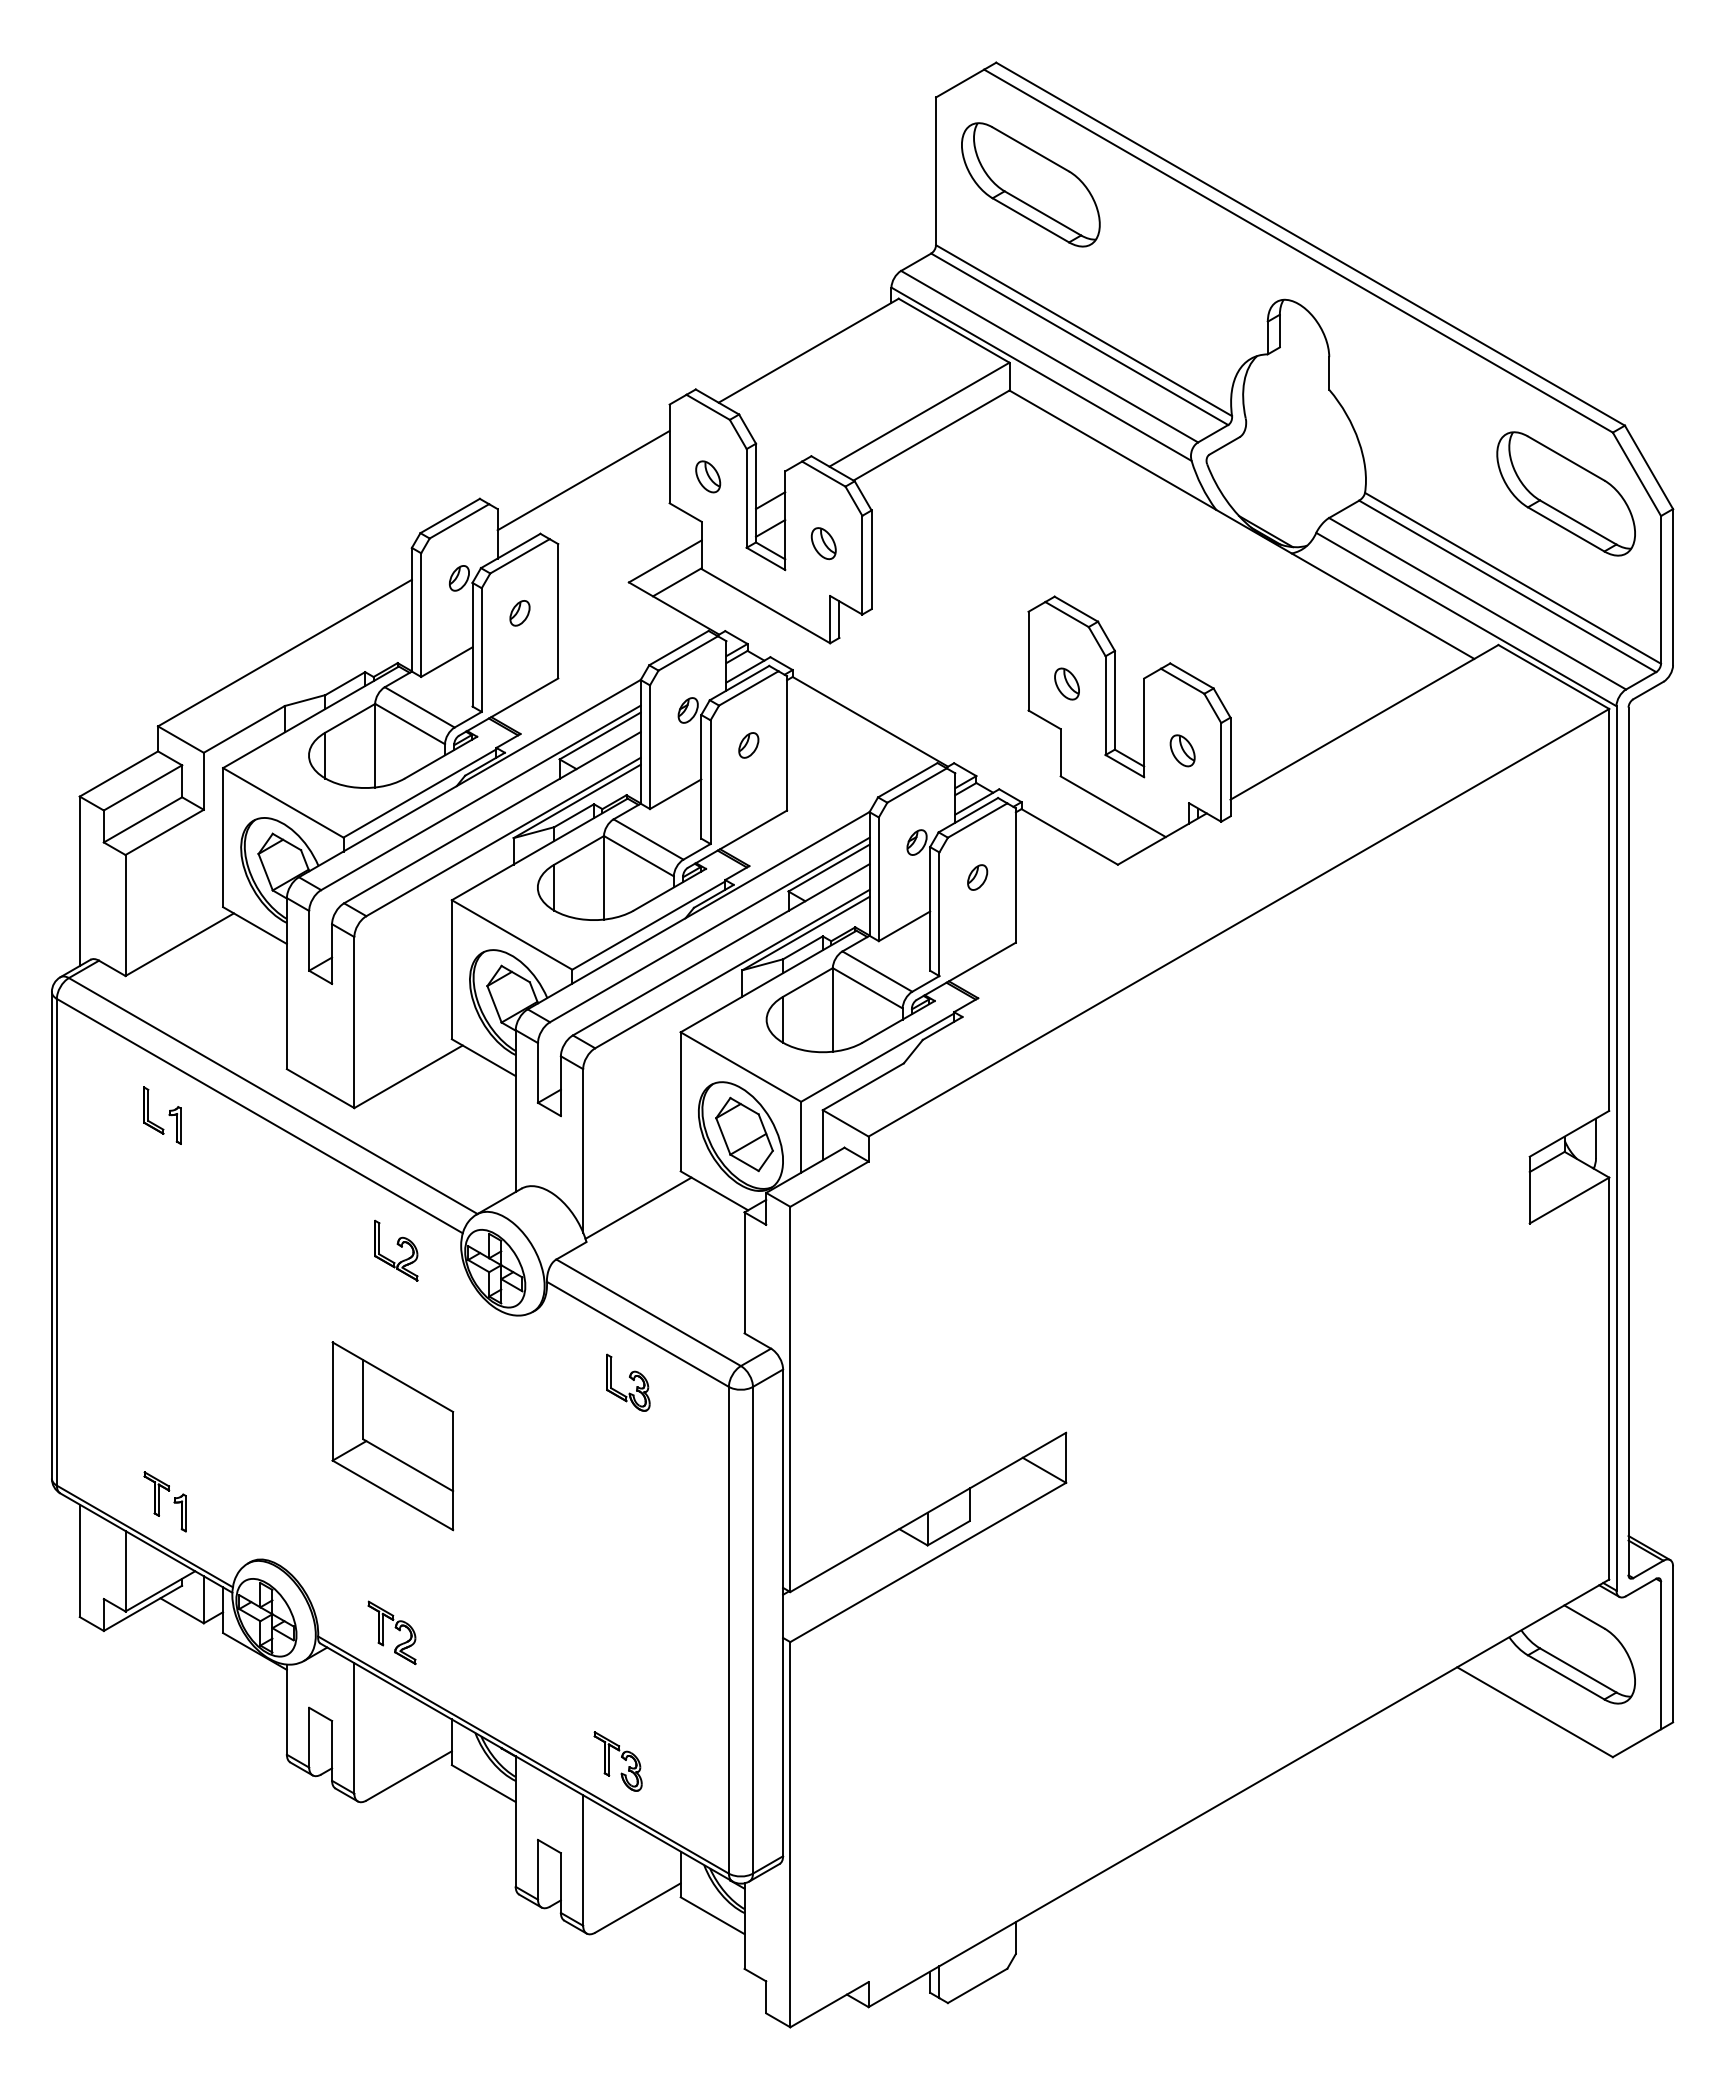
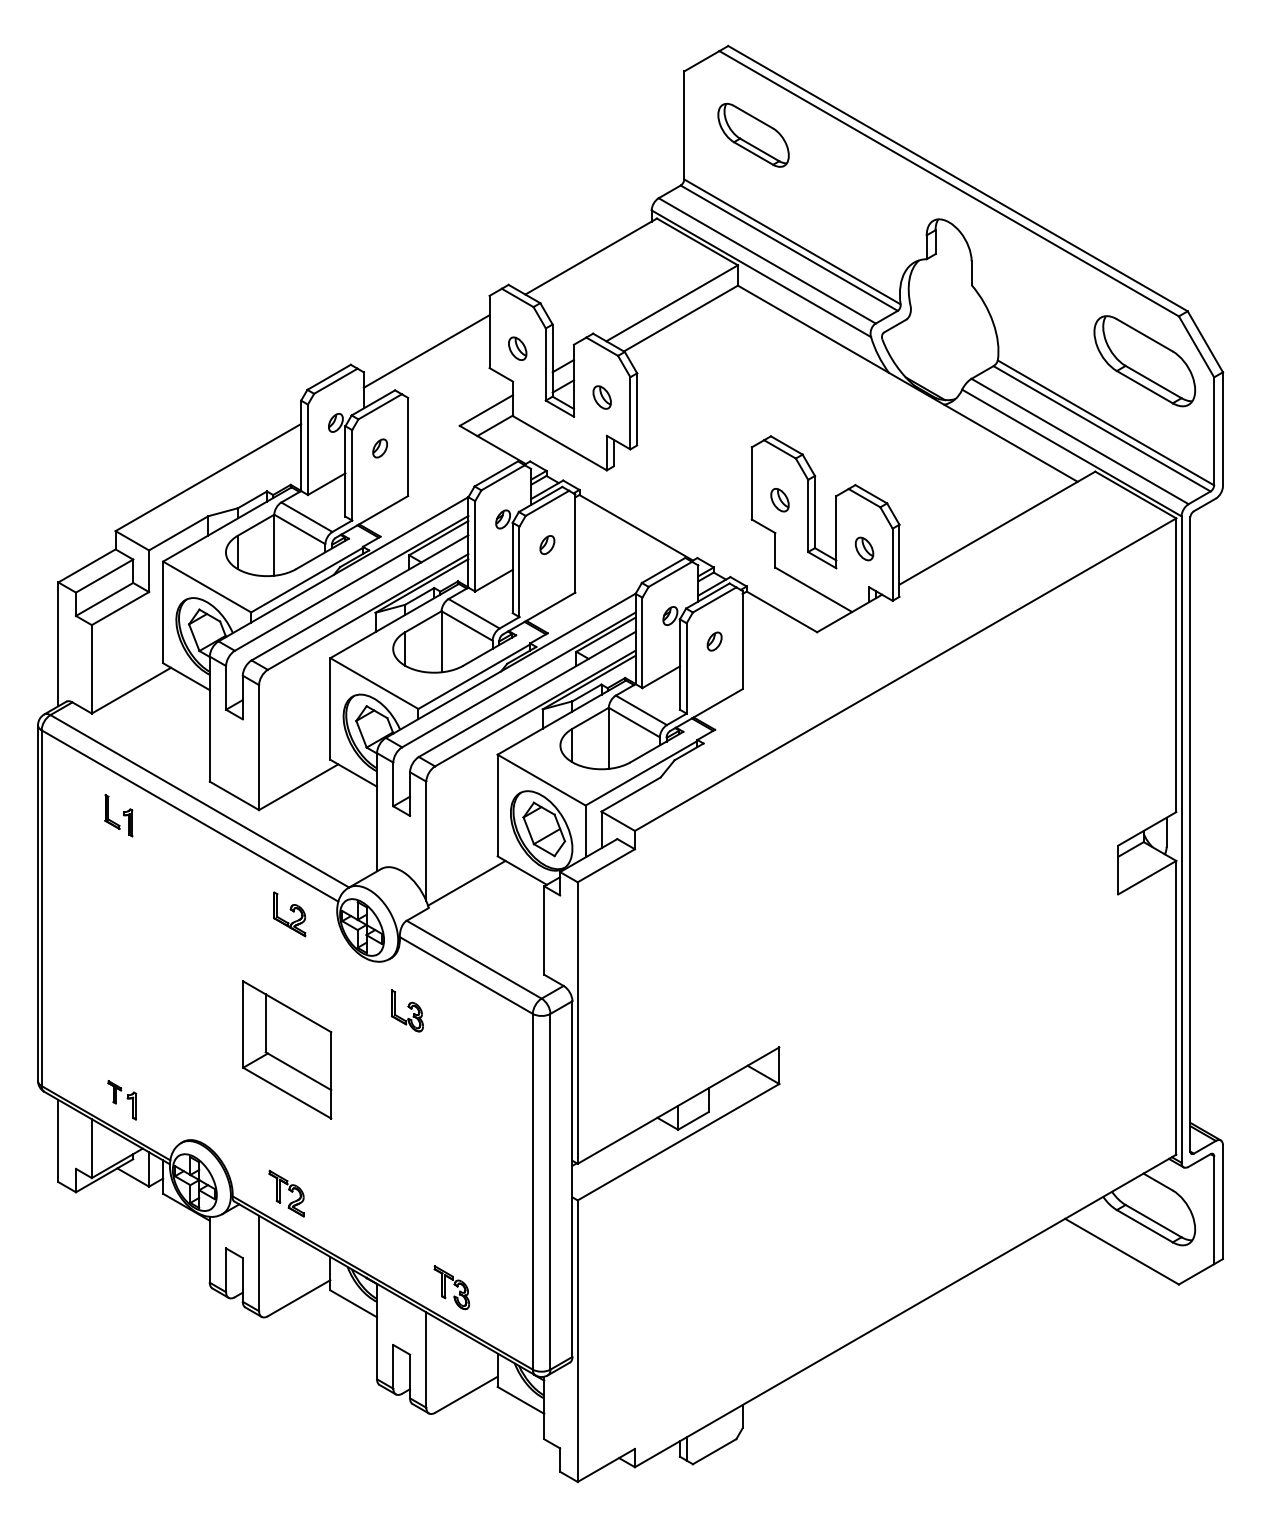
part: (1030, 184) -> (753, 135), size x0.7
part: (628, 1382) -> (407, 1010), moved
part: (156, 1493) -> (114, 1091), size x0.7

